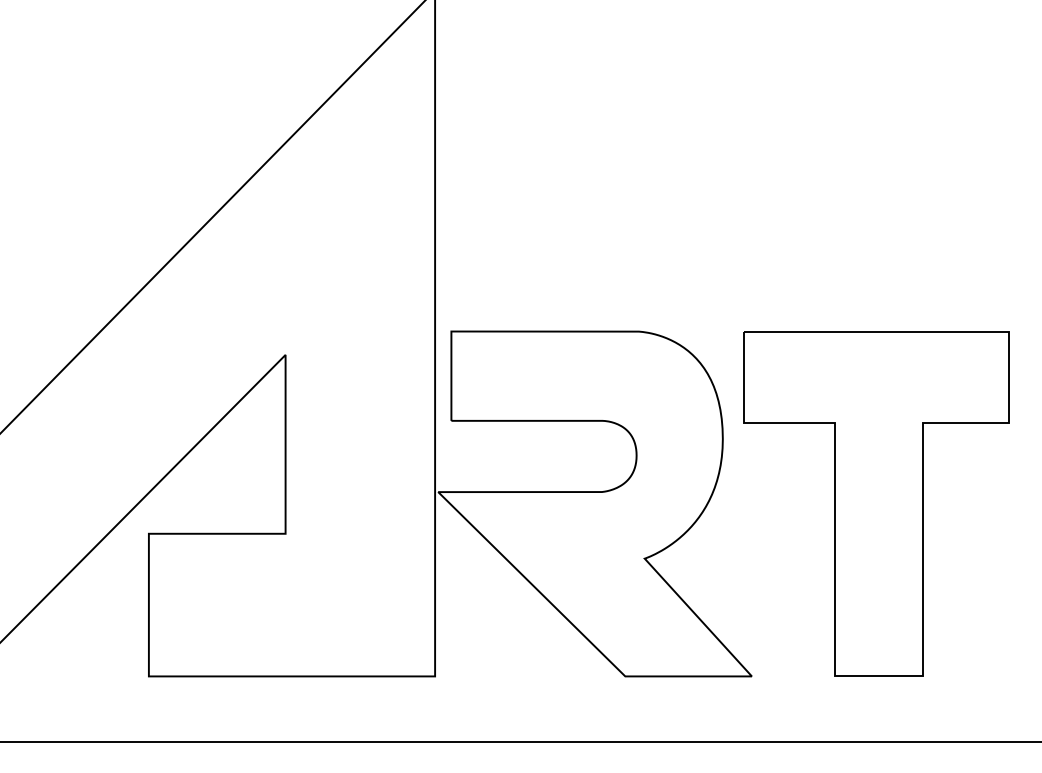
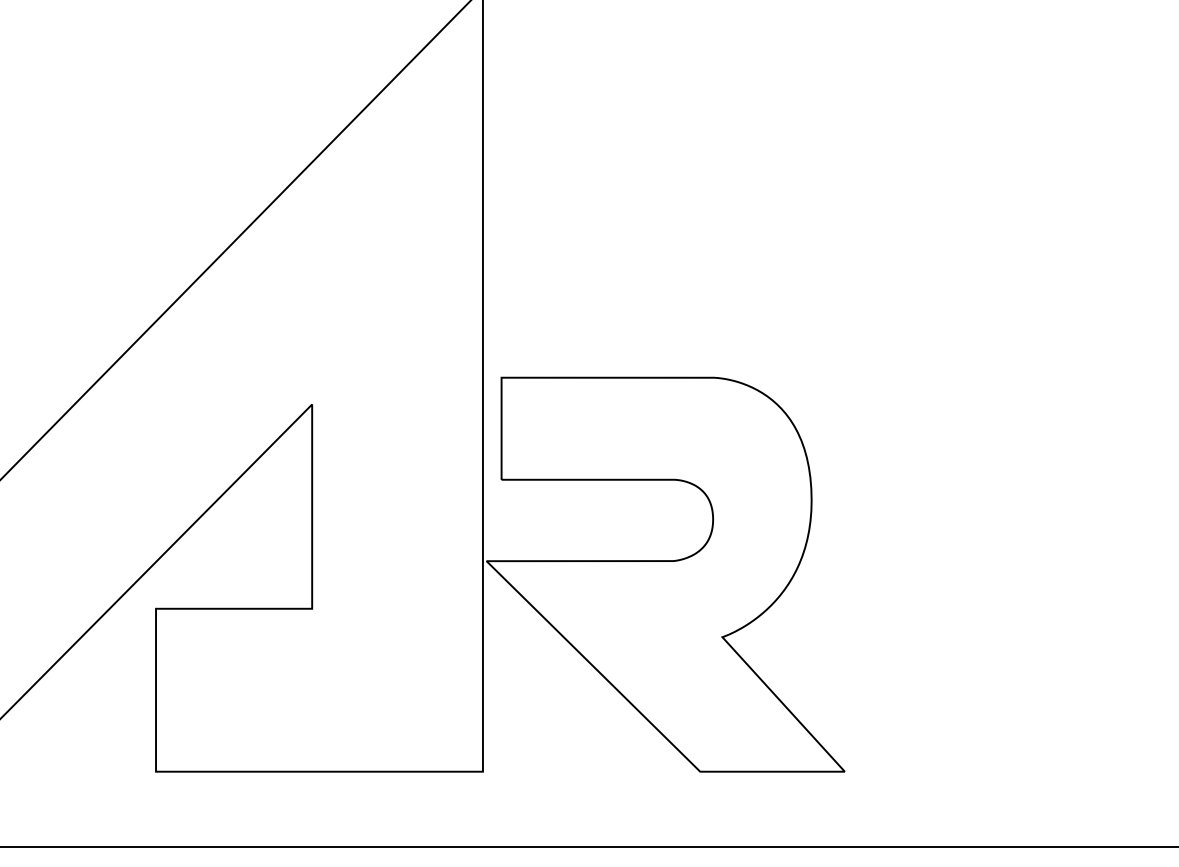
part: (876, 503) -> (987, 574), removed

